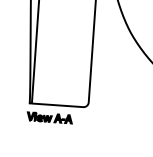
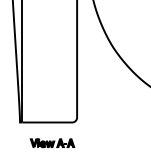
part: (49, 118) -> (52, 143), moved

